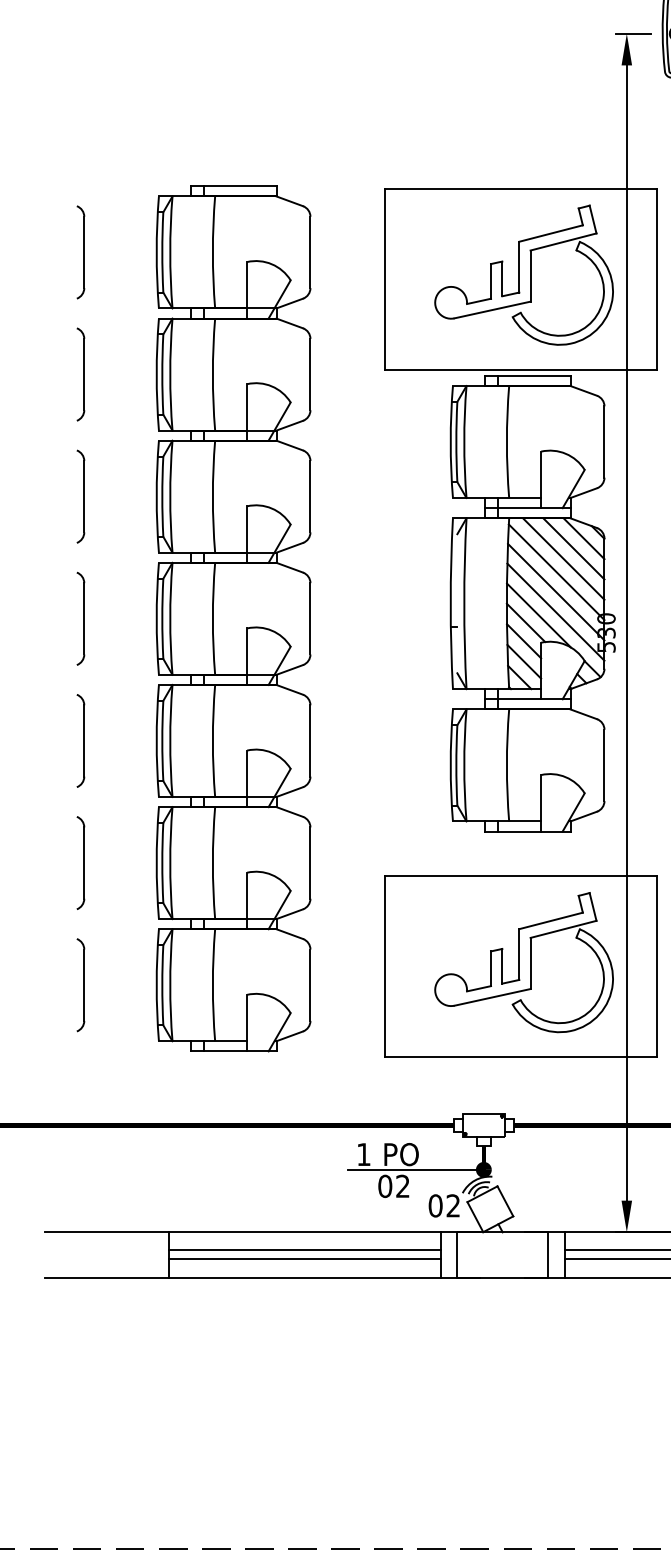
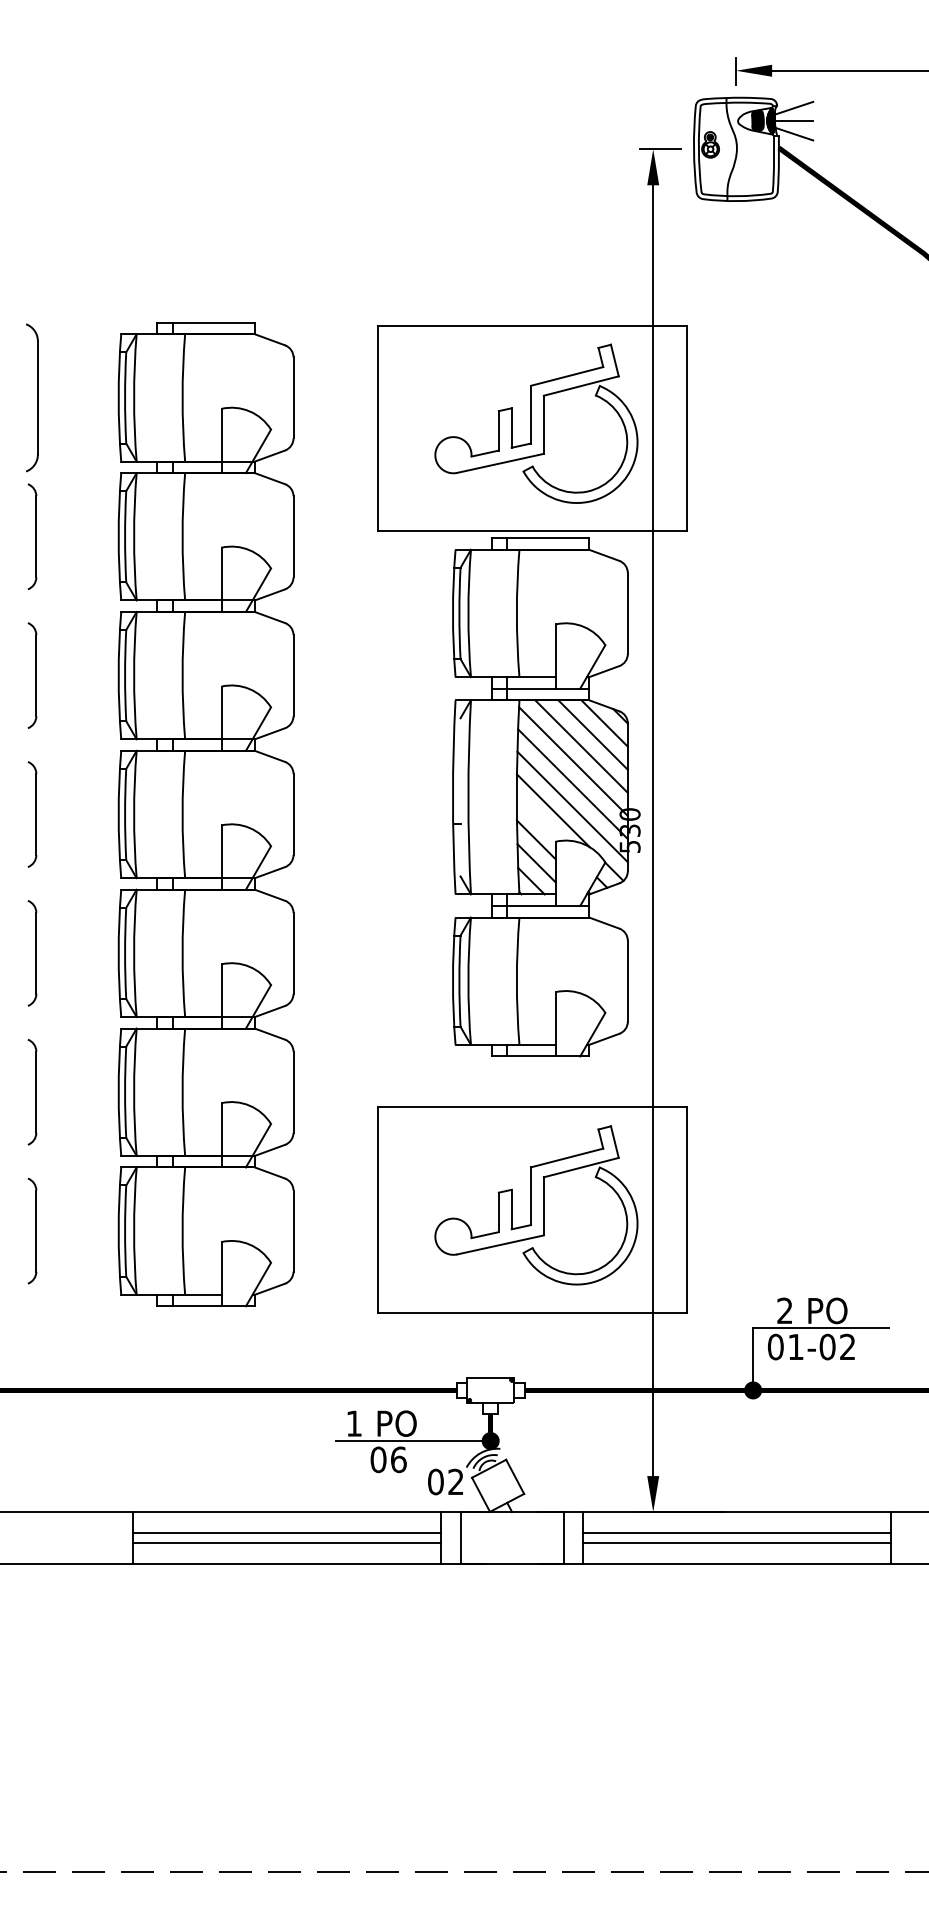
part: (80, 252) -> (32, 397), size x1.4
line: (525, 622) -> (538, 818), removed
text: (402, 1186) -> (398, 1459), 02 -> 06

